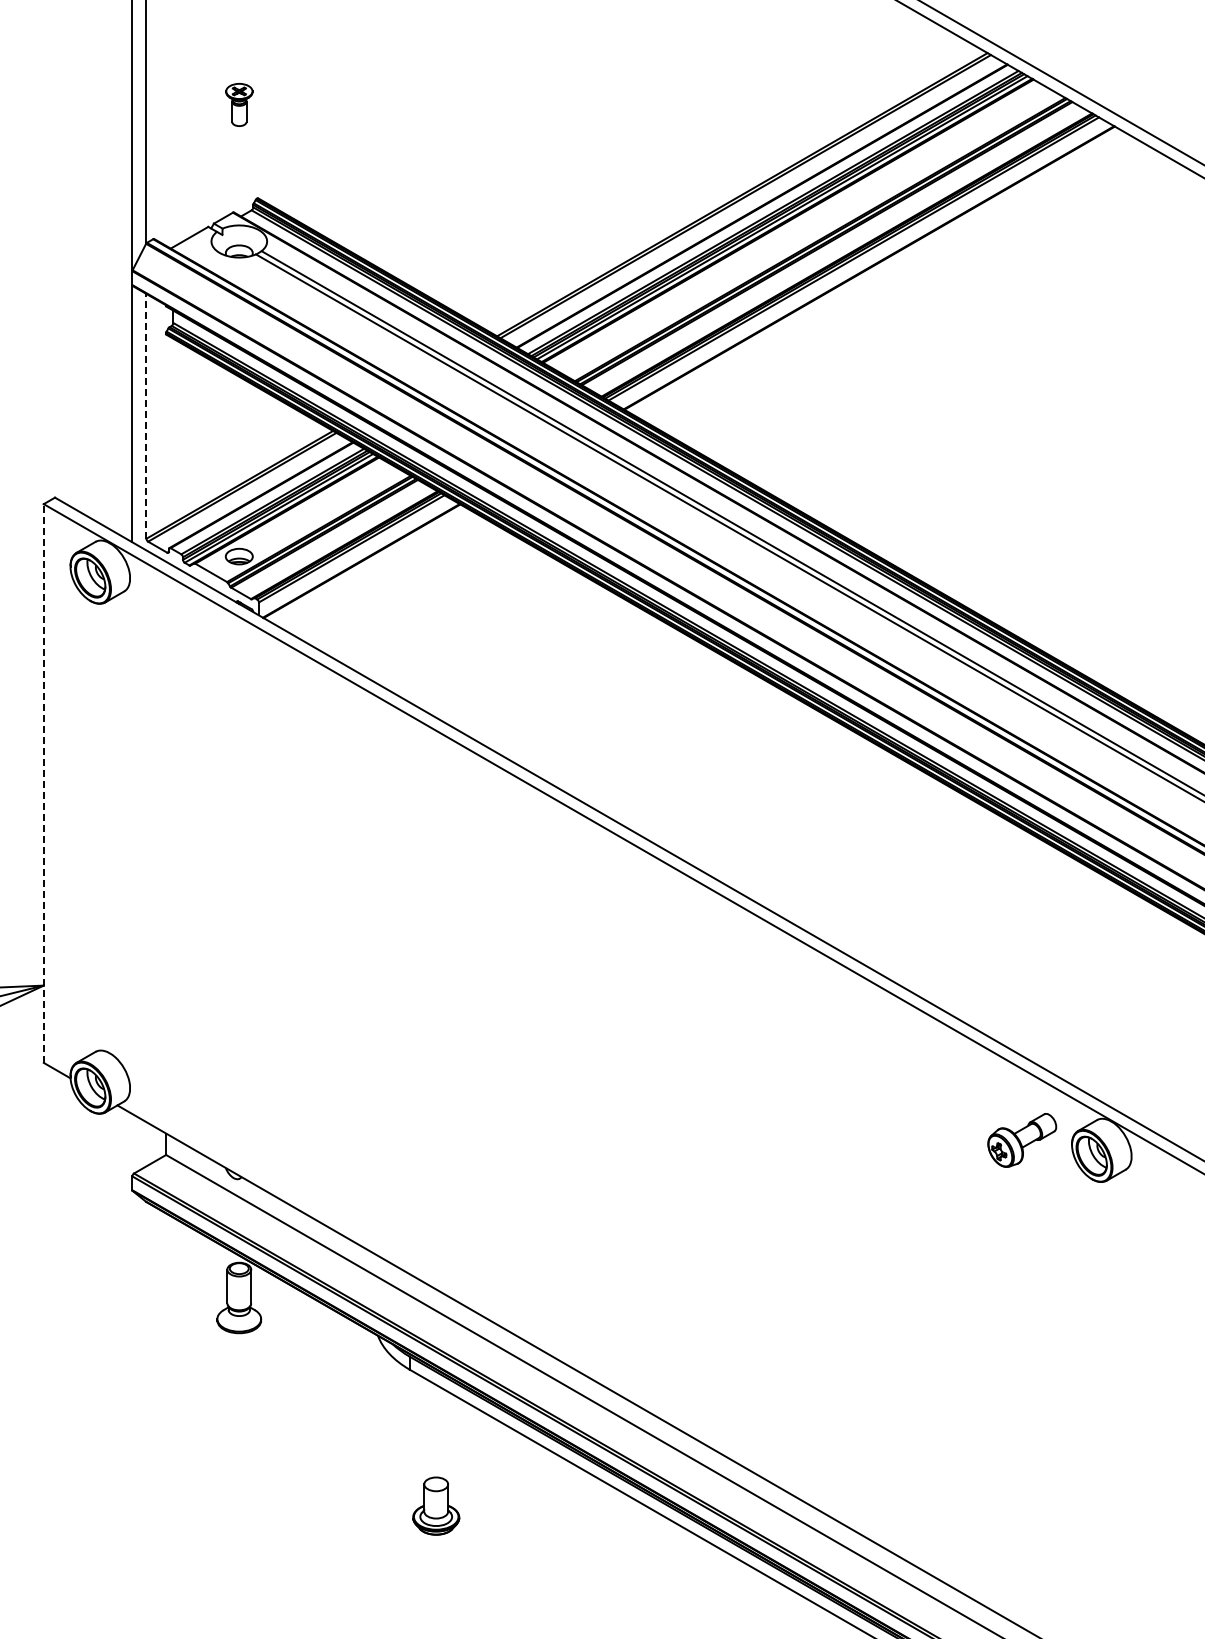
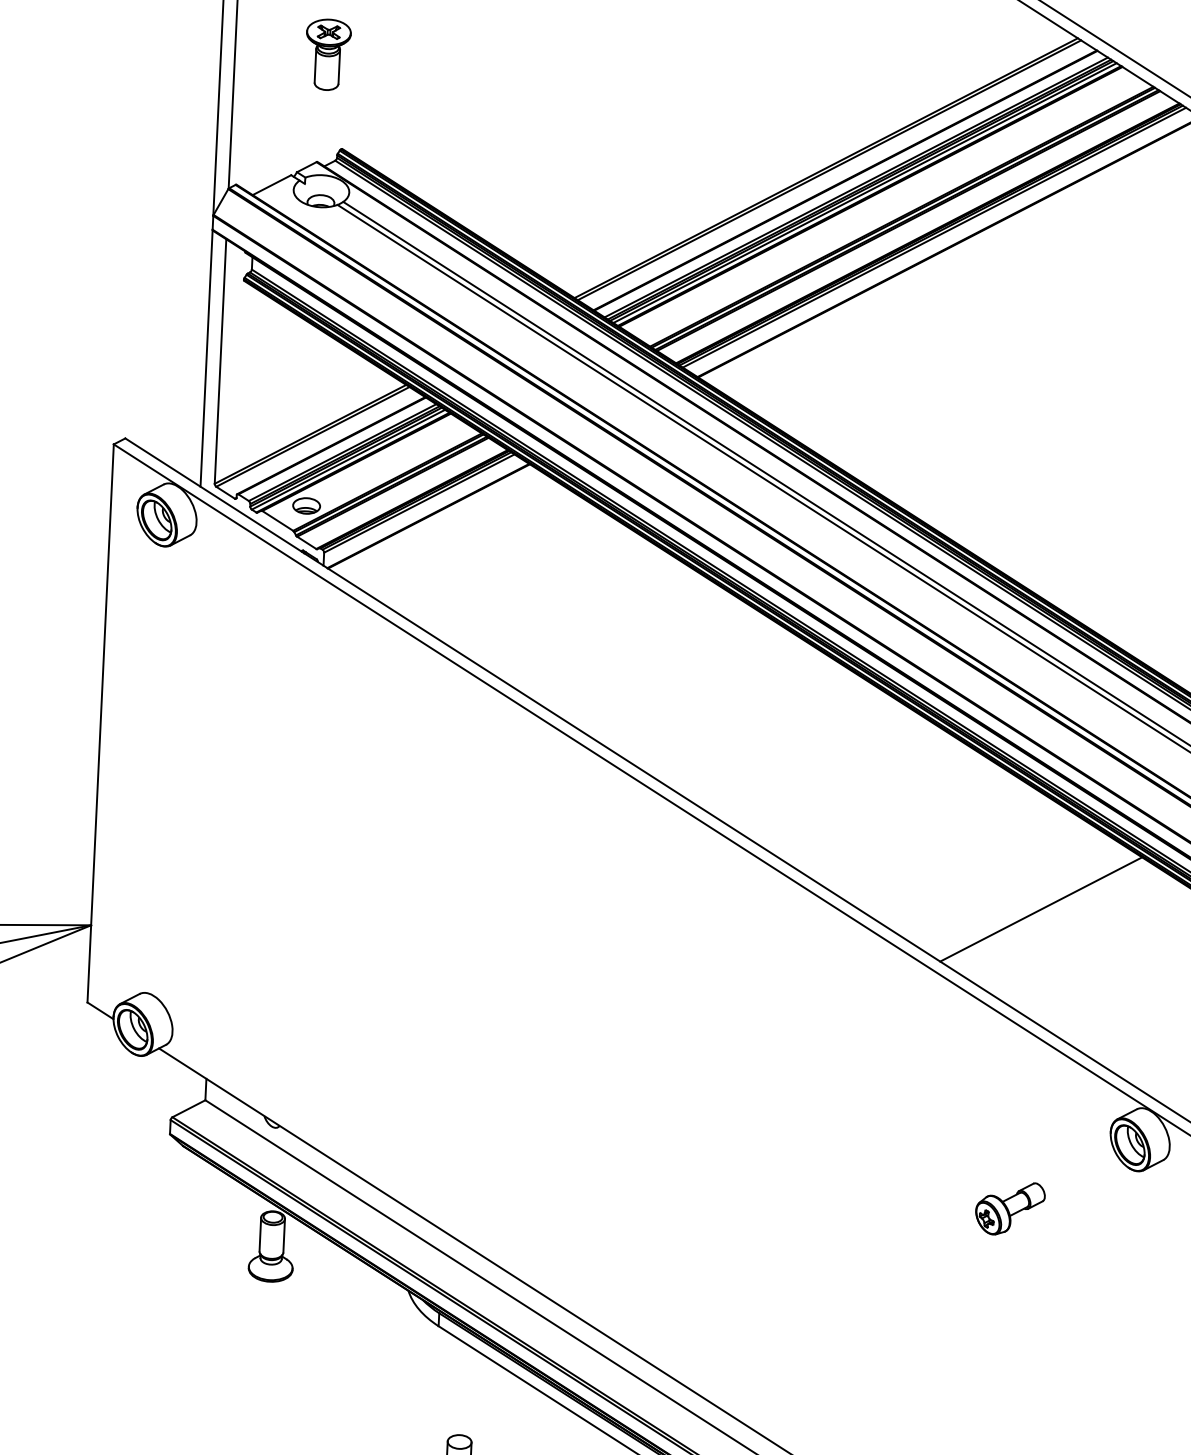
part: (239, 104) -> (328, 54), size x1.67
line: (146, 415) -> (220, 360), dashed -> solid
line: (43, 783) -> (100, 723), dashed -> solid
line: (991, 924) -> (1040, 908), added
part: (1022, 1140) -> (1010, 1208), moved

